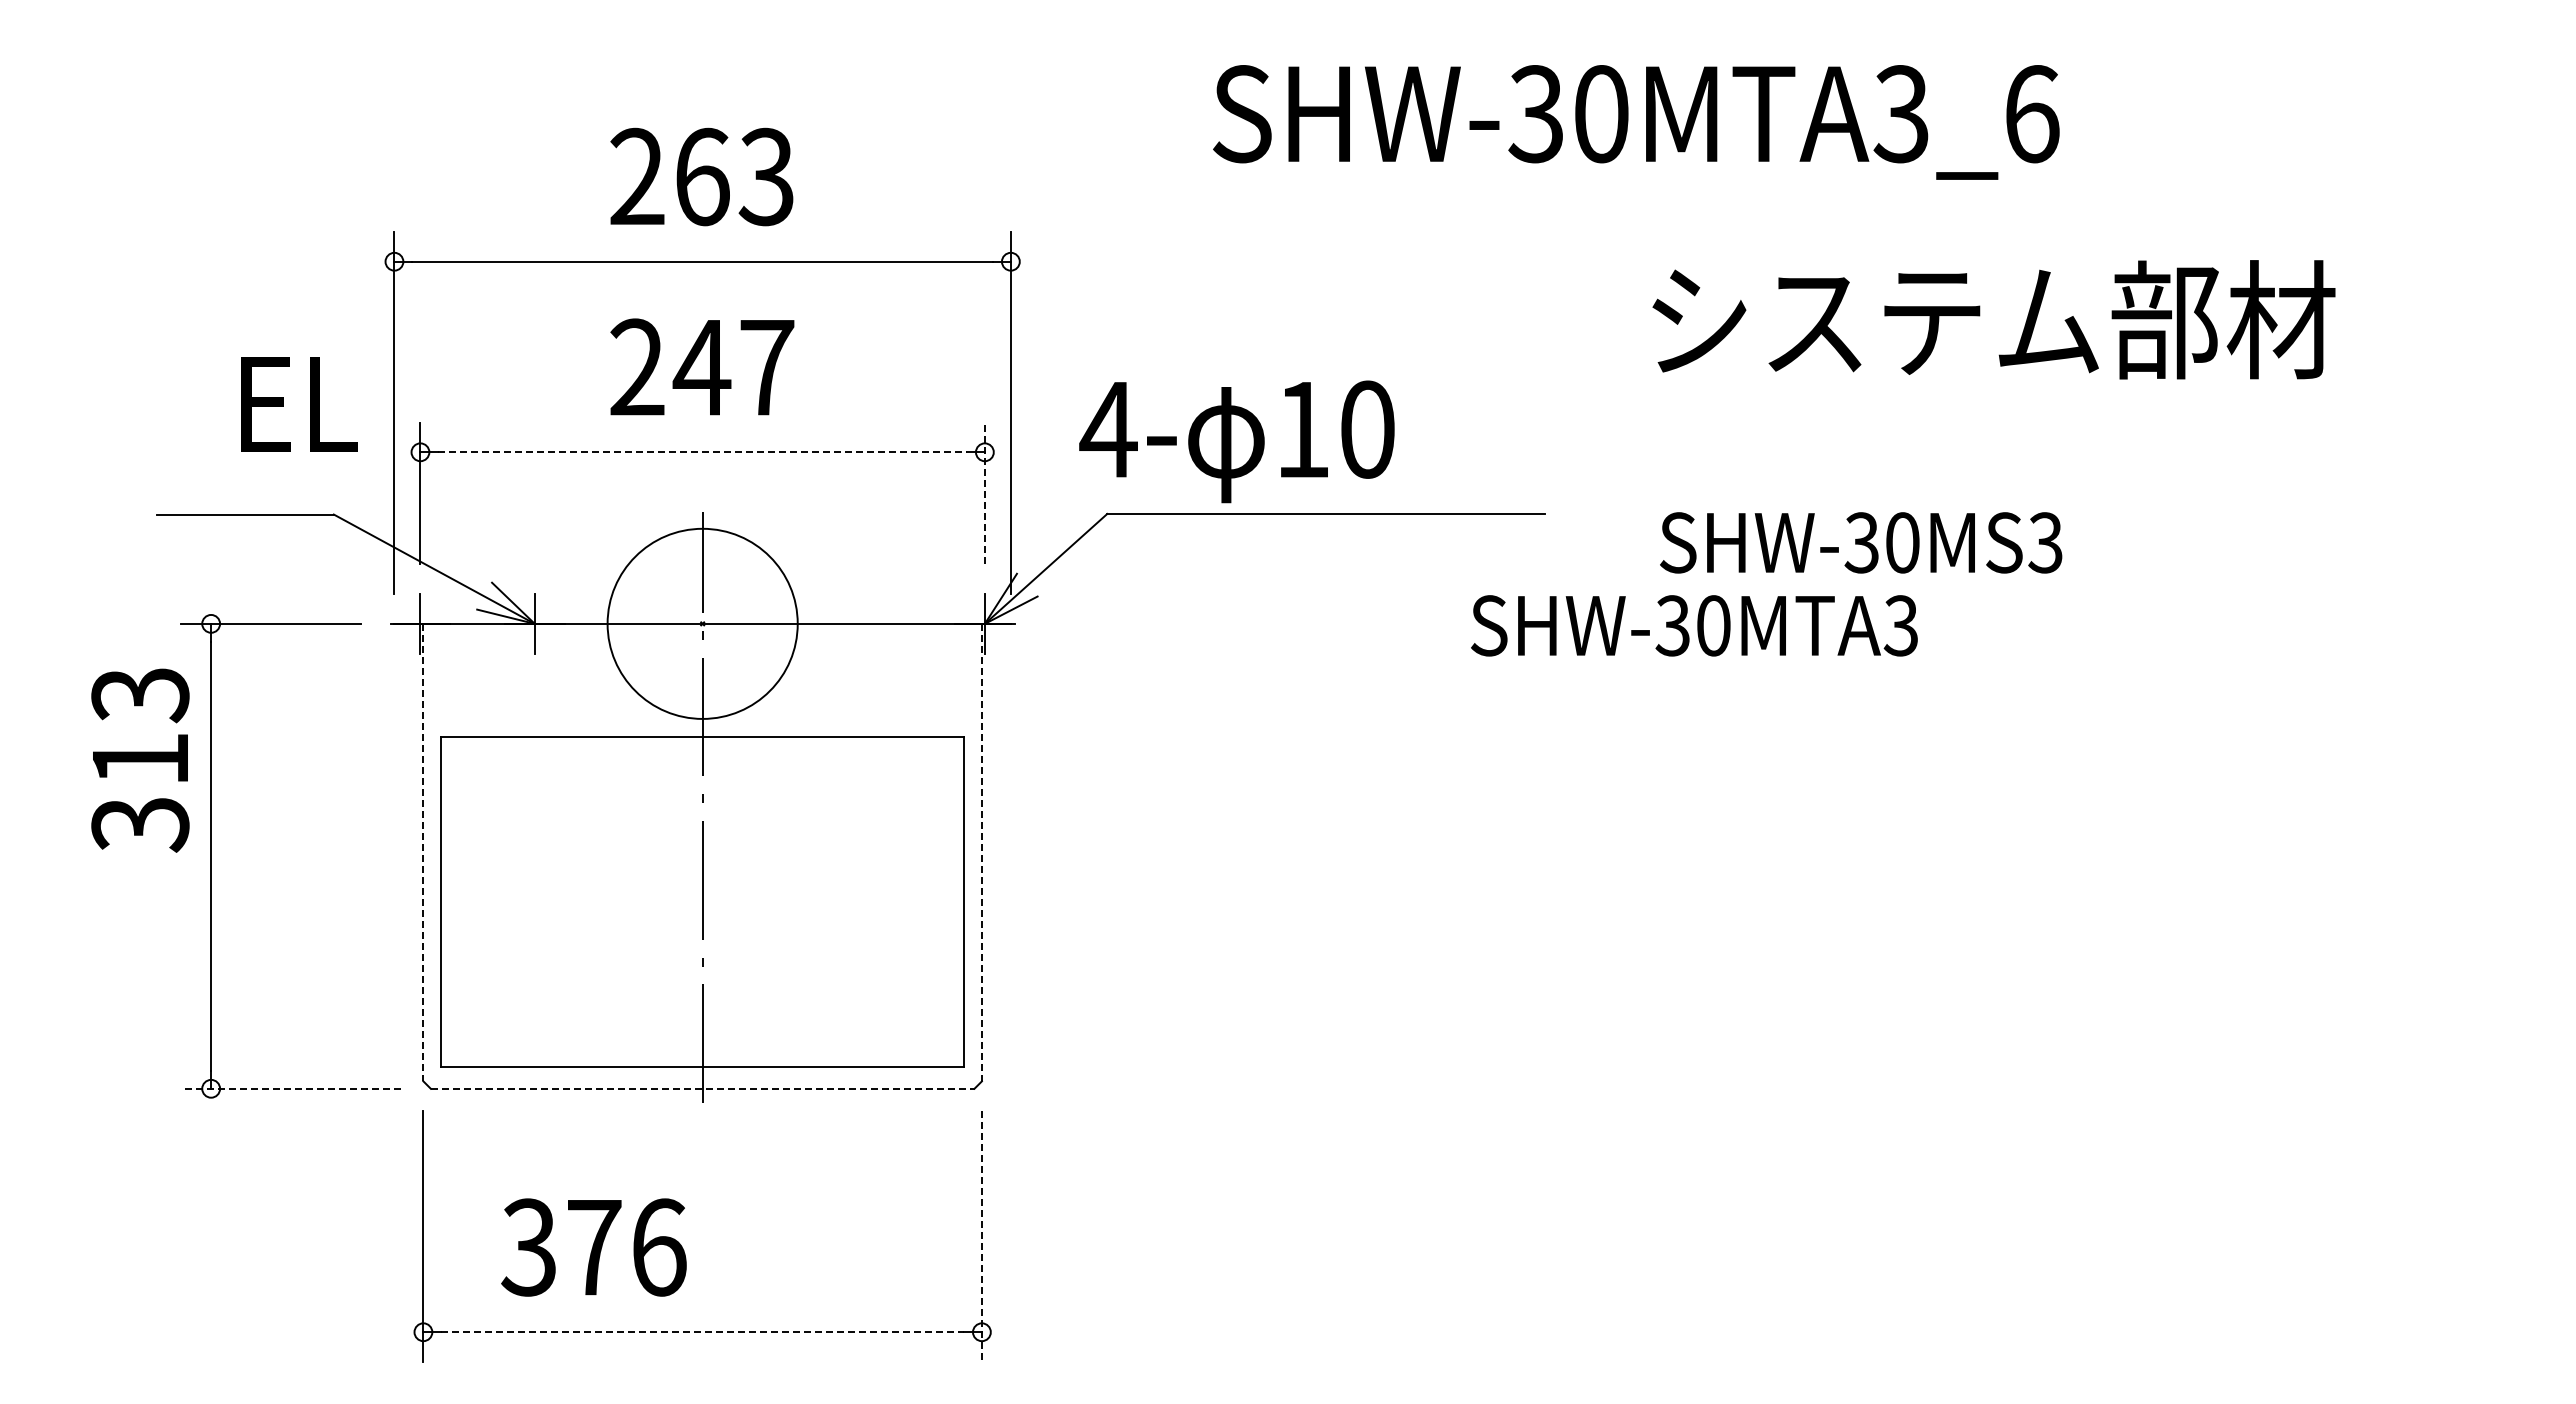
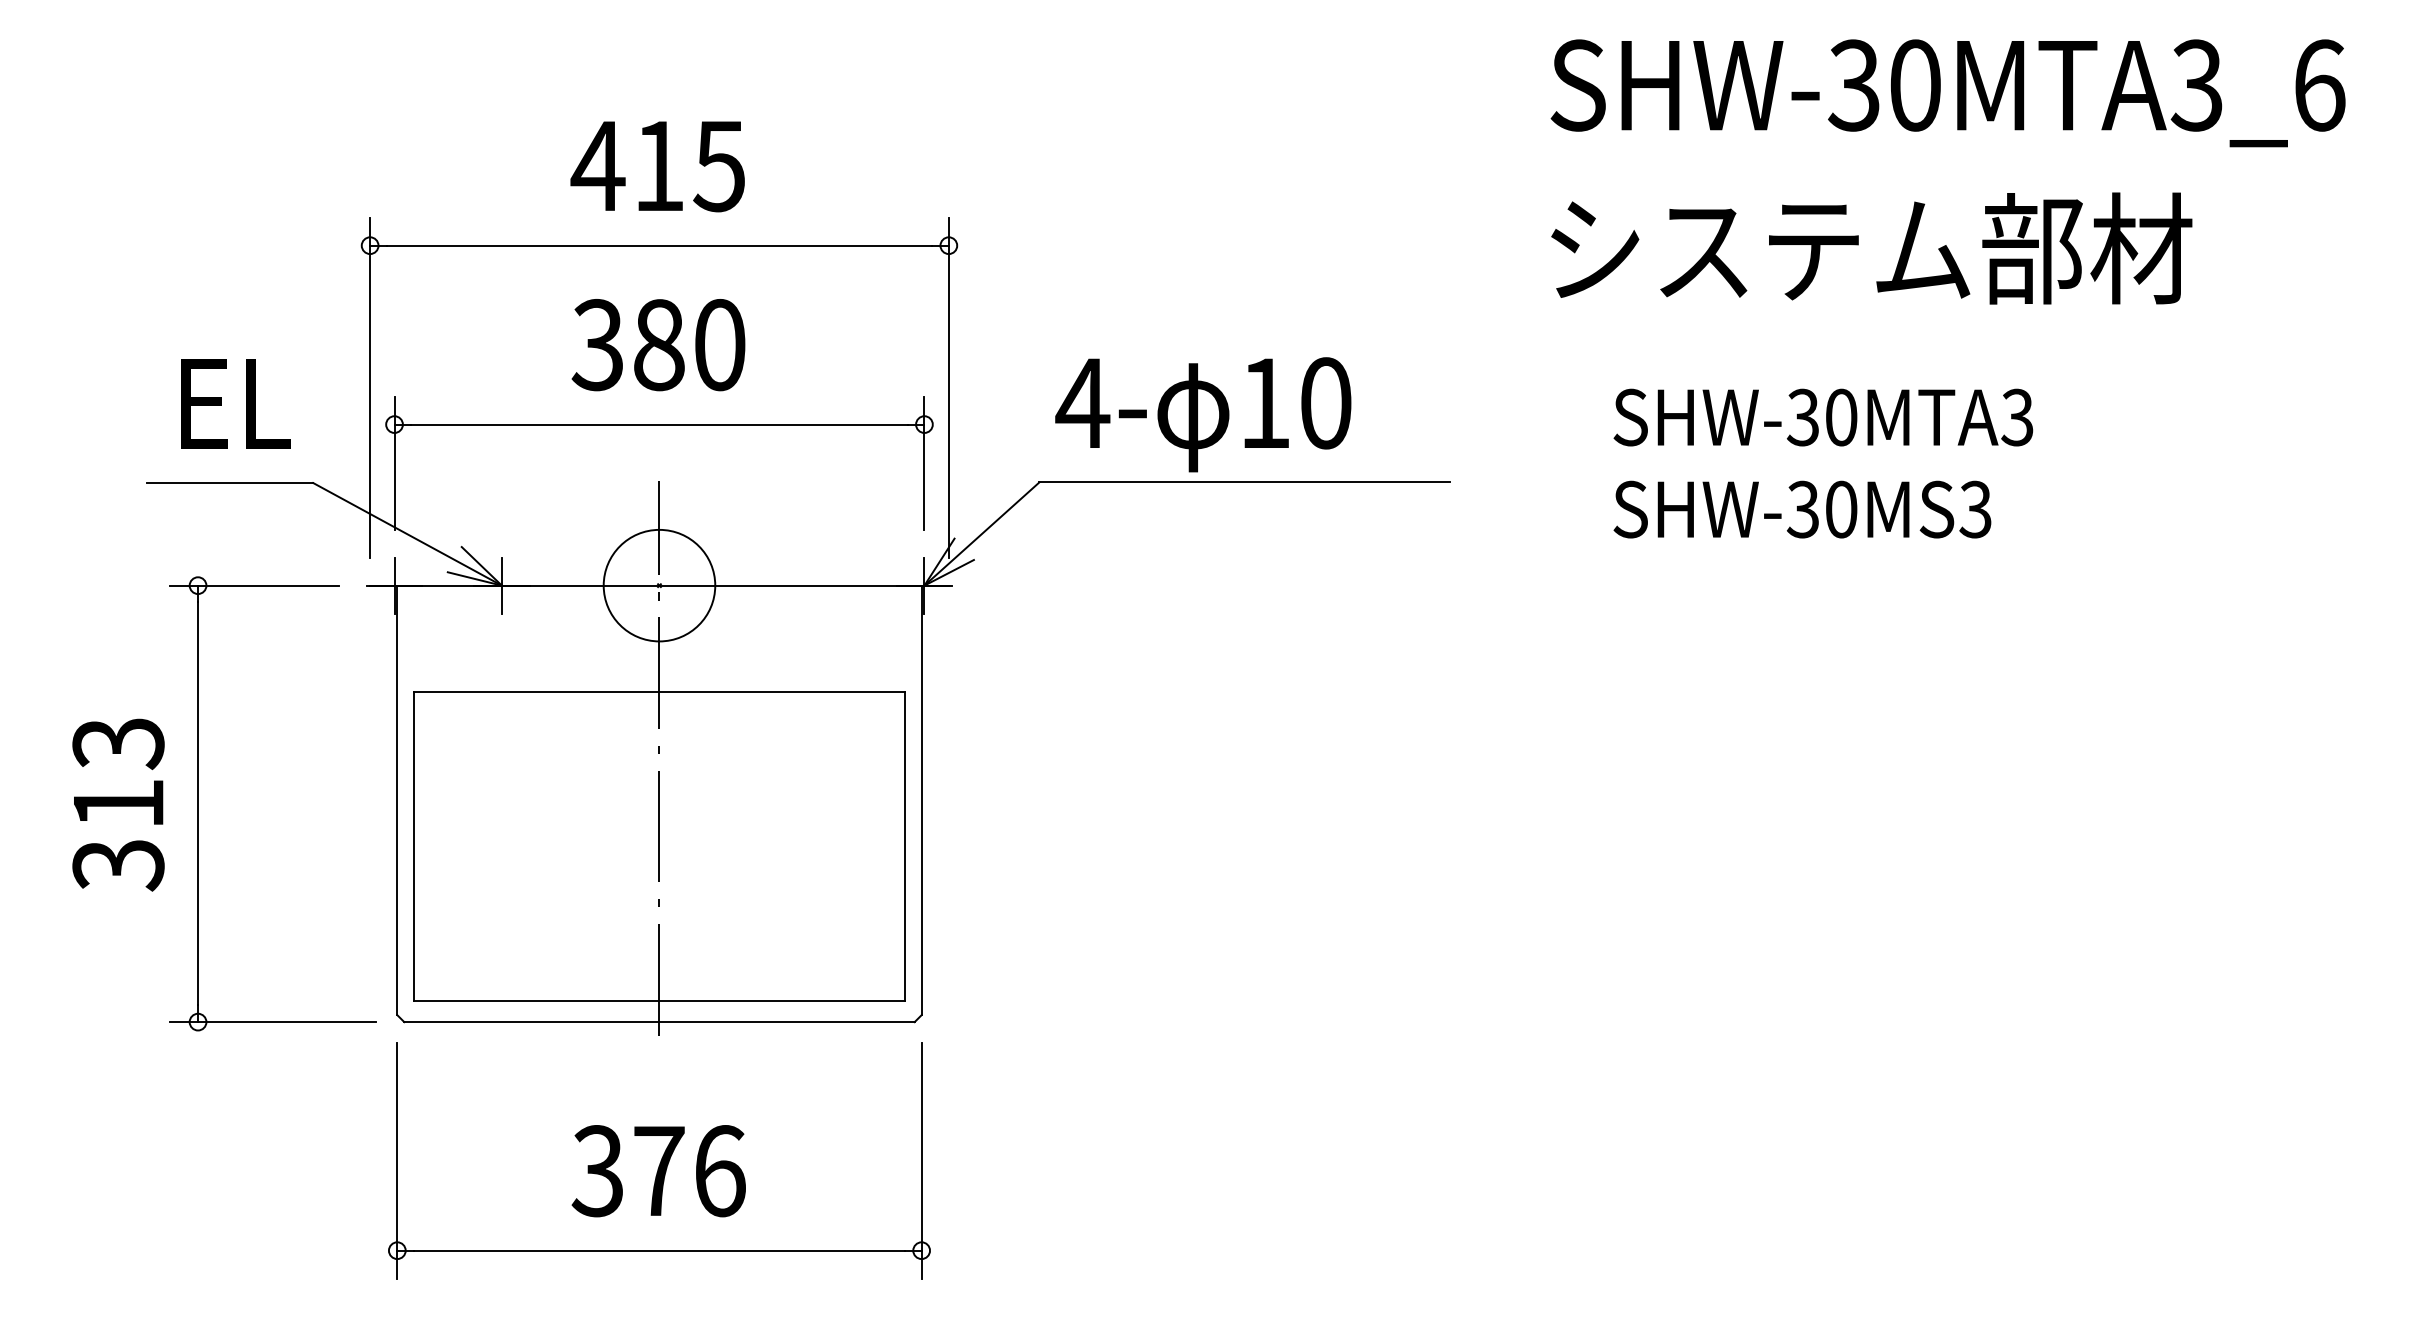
text: (1636, 122) -> (1948, 93), moved
text: (700, 176) -> (657, 165), 263 -> 415
text: (1993, 319) -> (1871, 248), moved
text: (701, 367) -> (658, 344), 247 -> 380
text: (299, 404) -> (235, 404), moved
text: (1236, 441) -> (1202, 414), moved
line: (703, 452) -> (660, 424), dashed -> solid
line: (984, 493) -> (924, 463), dashed -> solid
text: (1861, 542) -> (1802, 509), moved
circle: (702, 623) -> (659, 585), size x0.62
text: (1694, 625) -> (1823, 417), moved
text: (140, 760) -> (118, 804), moved
line: (423, 852) -> (397, 800), dashed -> solid
line: (981, 852) -> (921, 800), dashed -> solid
line: (291, 1088) -> (273, 1021), dashed -> solid
line: (702, 1088) -> (659, 1021), dashed -> solid
line: (981, 1237) -> (921, 1161), dashed -> solid
text: (593, 1247) -> (658, 1171), moved
line: (703, 1332) -> (660, 1250), dashed -> solid

